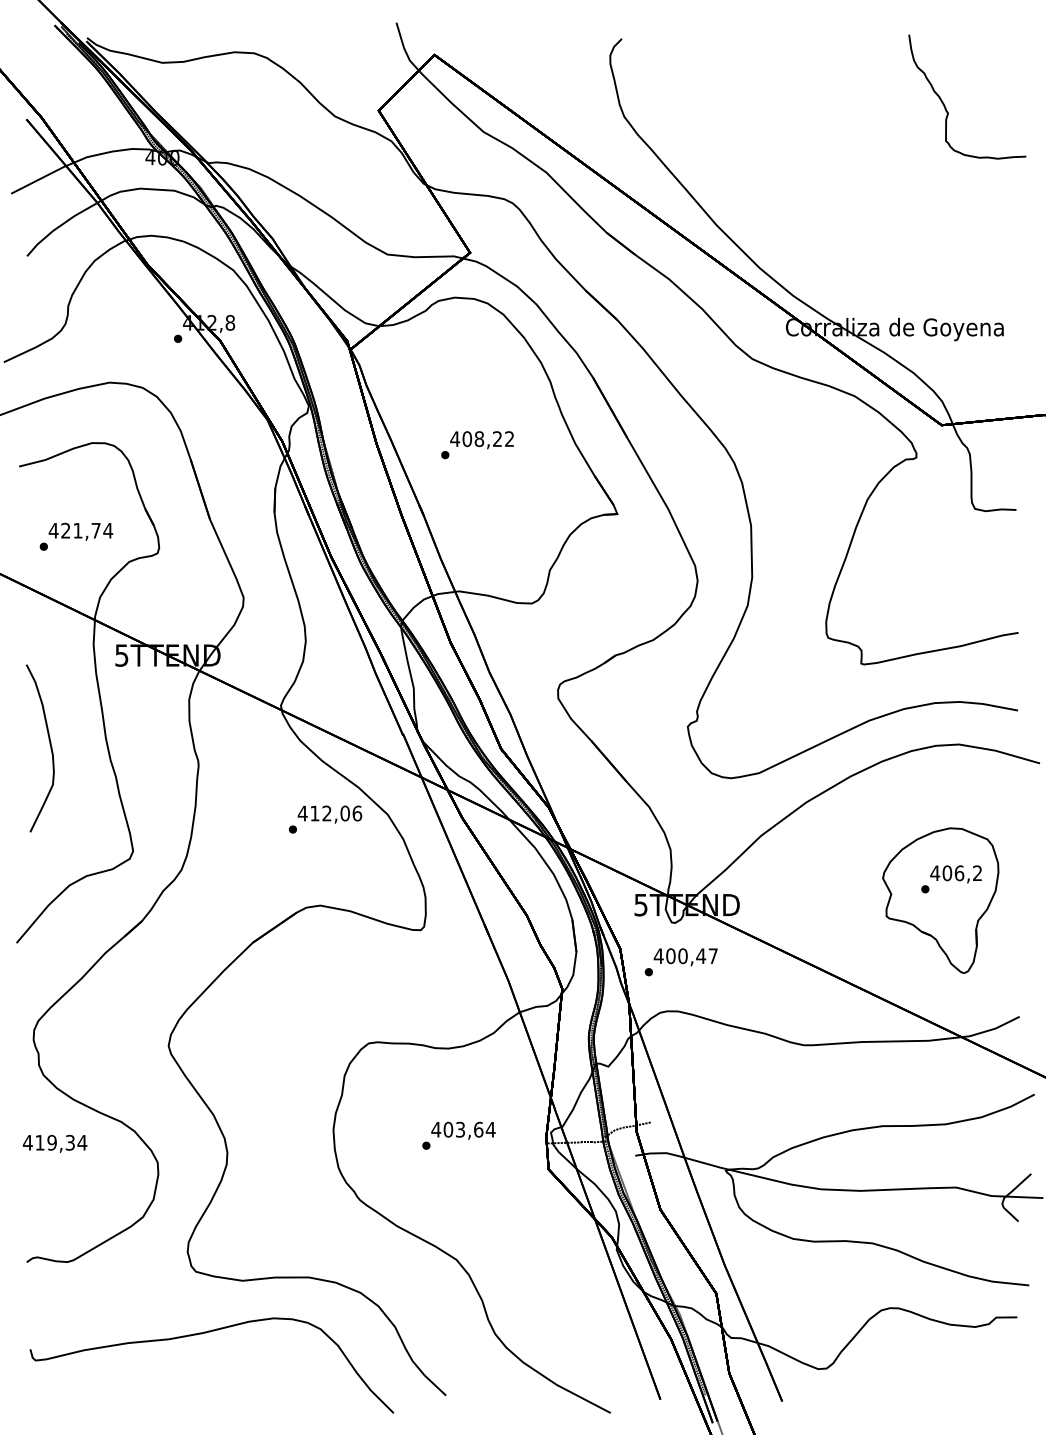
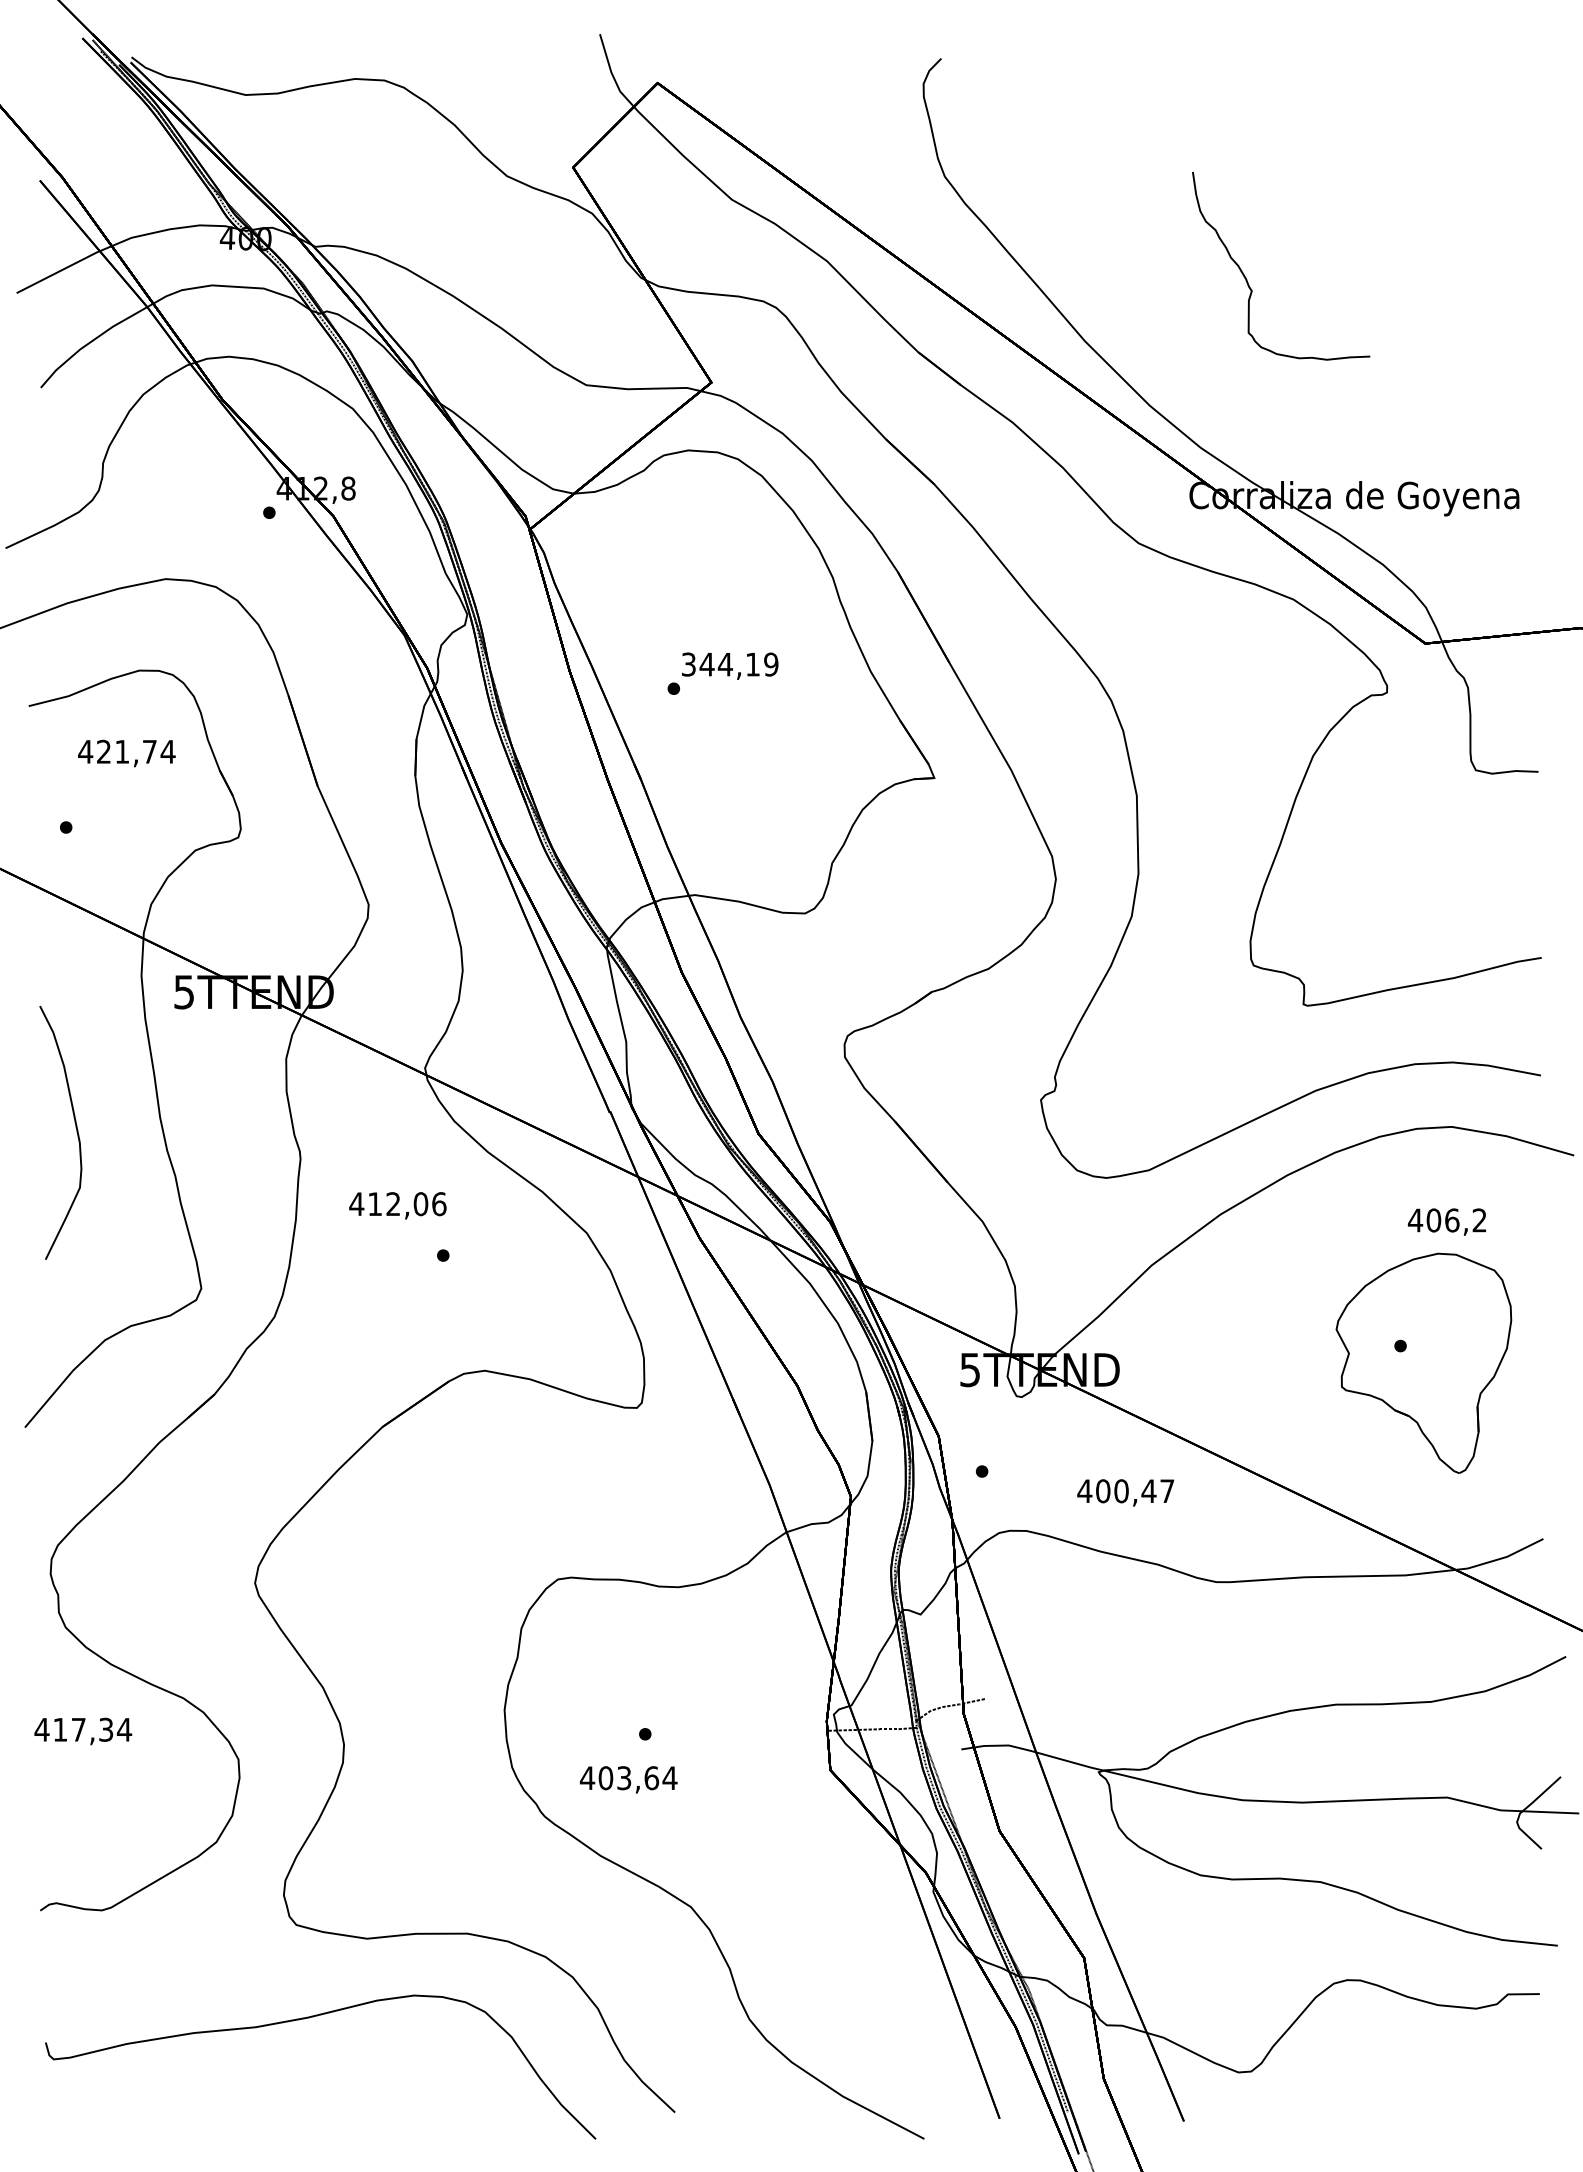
part: (945, 105) -> (1247, 279), moved
text: (482, 439) -> (730, 665), 408,22 -> 344,19
text: (80, 531) -> (126, 752), moved
text: (329, 814) -> (397, 1205), moved
text: (955, 874) -> (1446, 1222), moved
text: (685, 957) -> (1125, 1493), moved
text: (463, 1130) -> (628, 1779), moved
text: (51, 1142) -> (77, 1729), 419,34 -> 417,34

